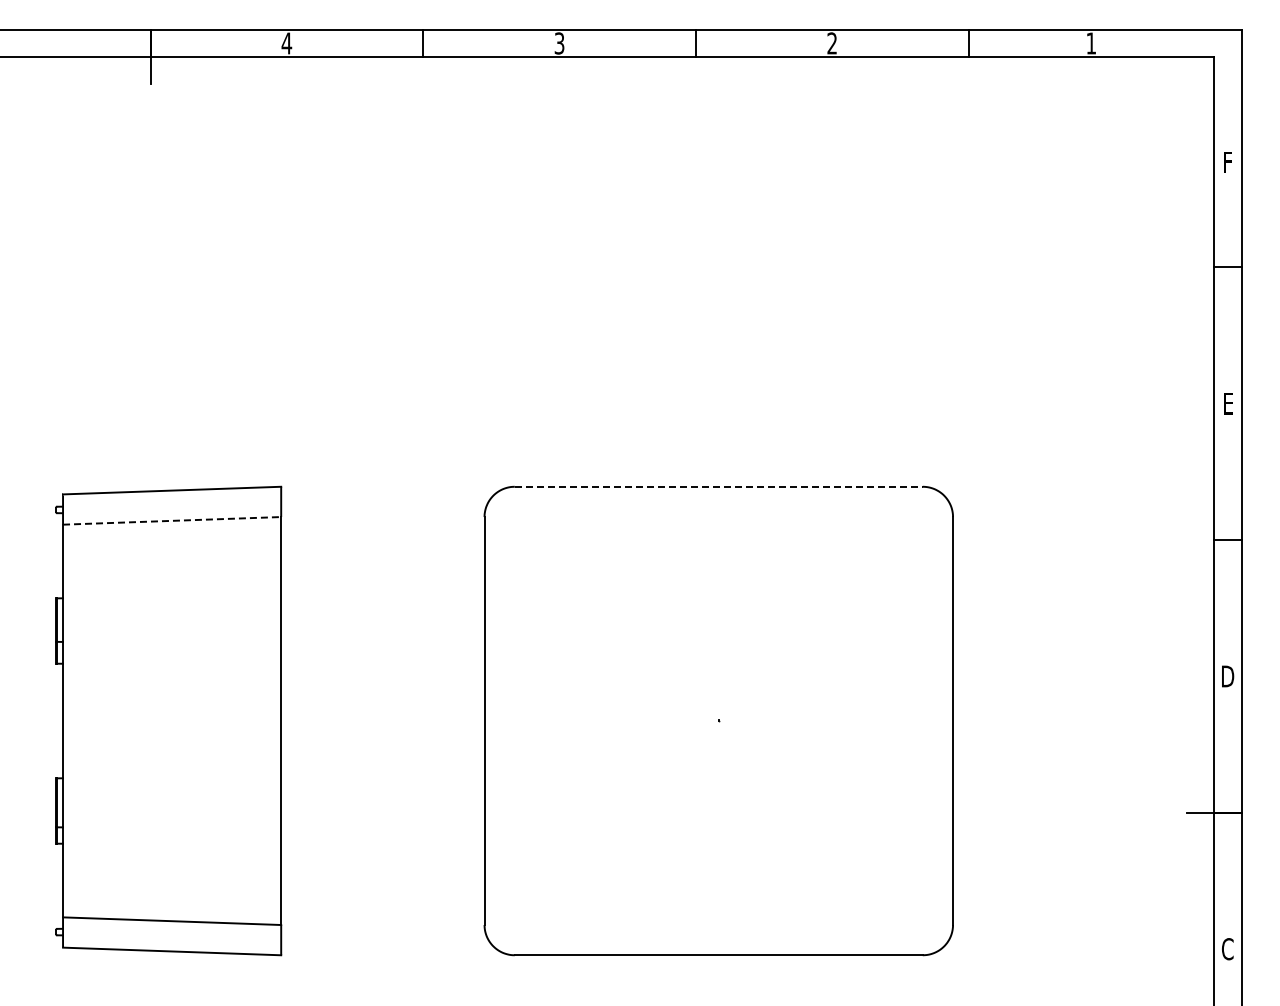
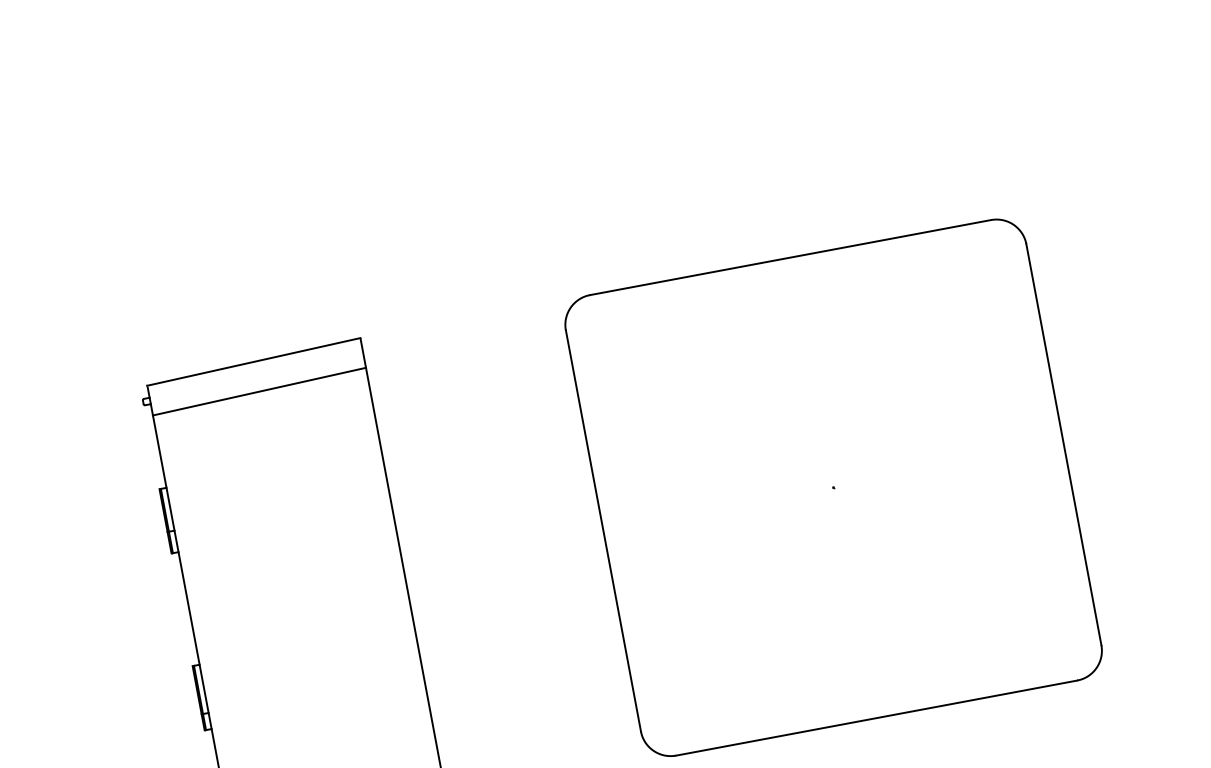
line: (718, 486) -> (790, 257), dashed -> solid
line: (172, 520) -> (259, 391), dashed -> solid

